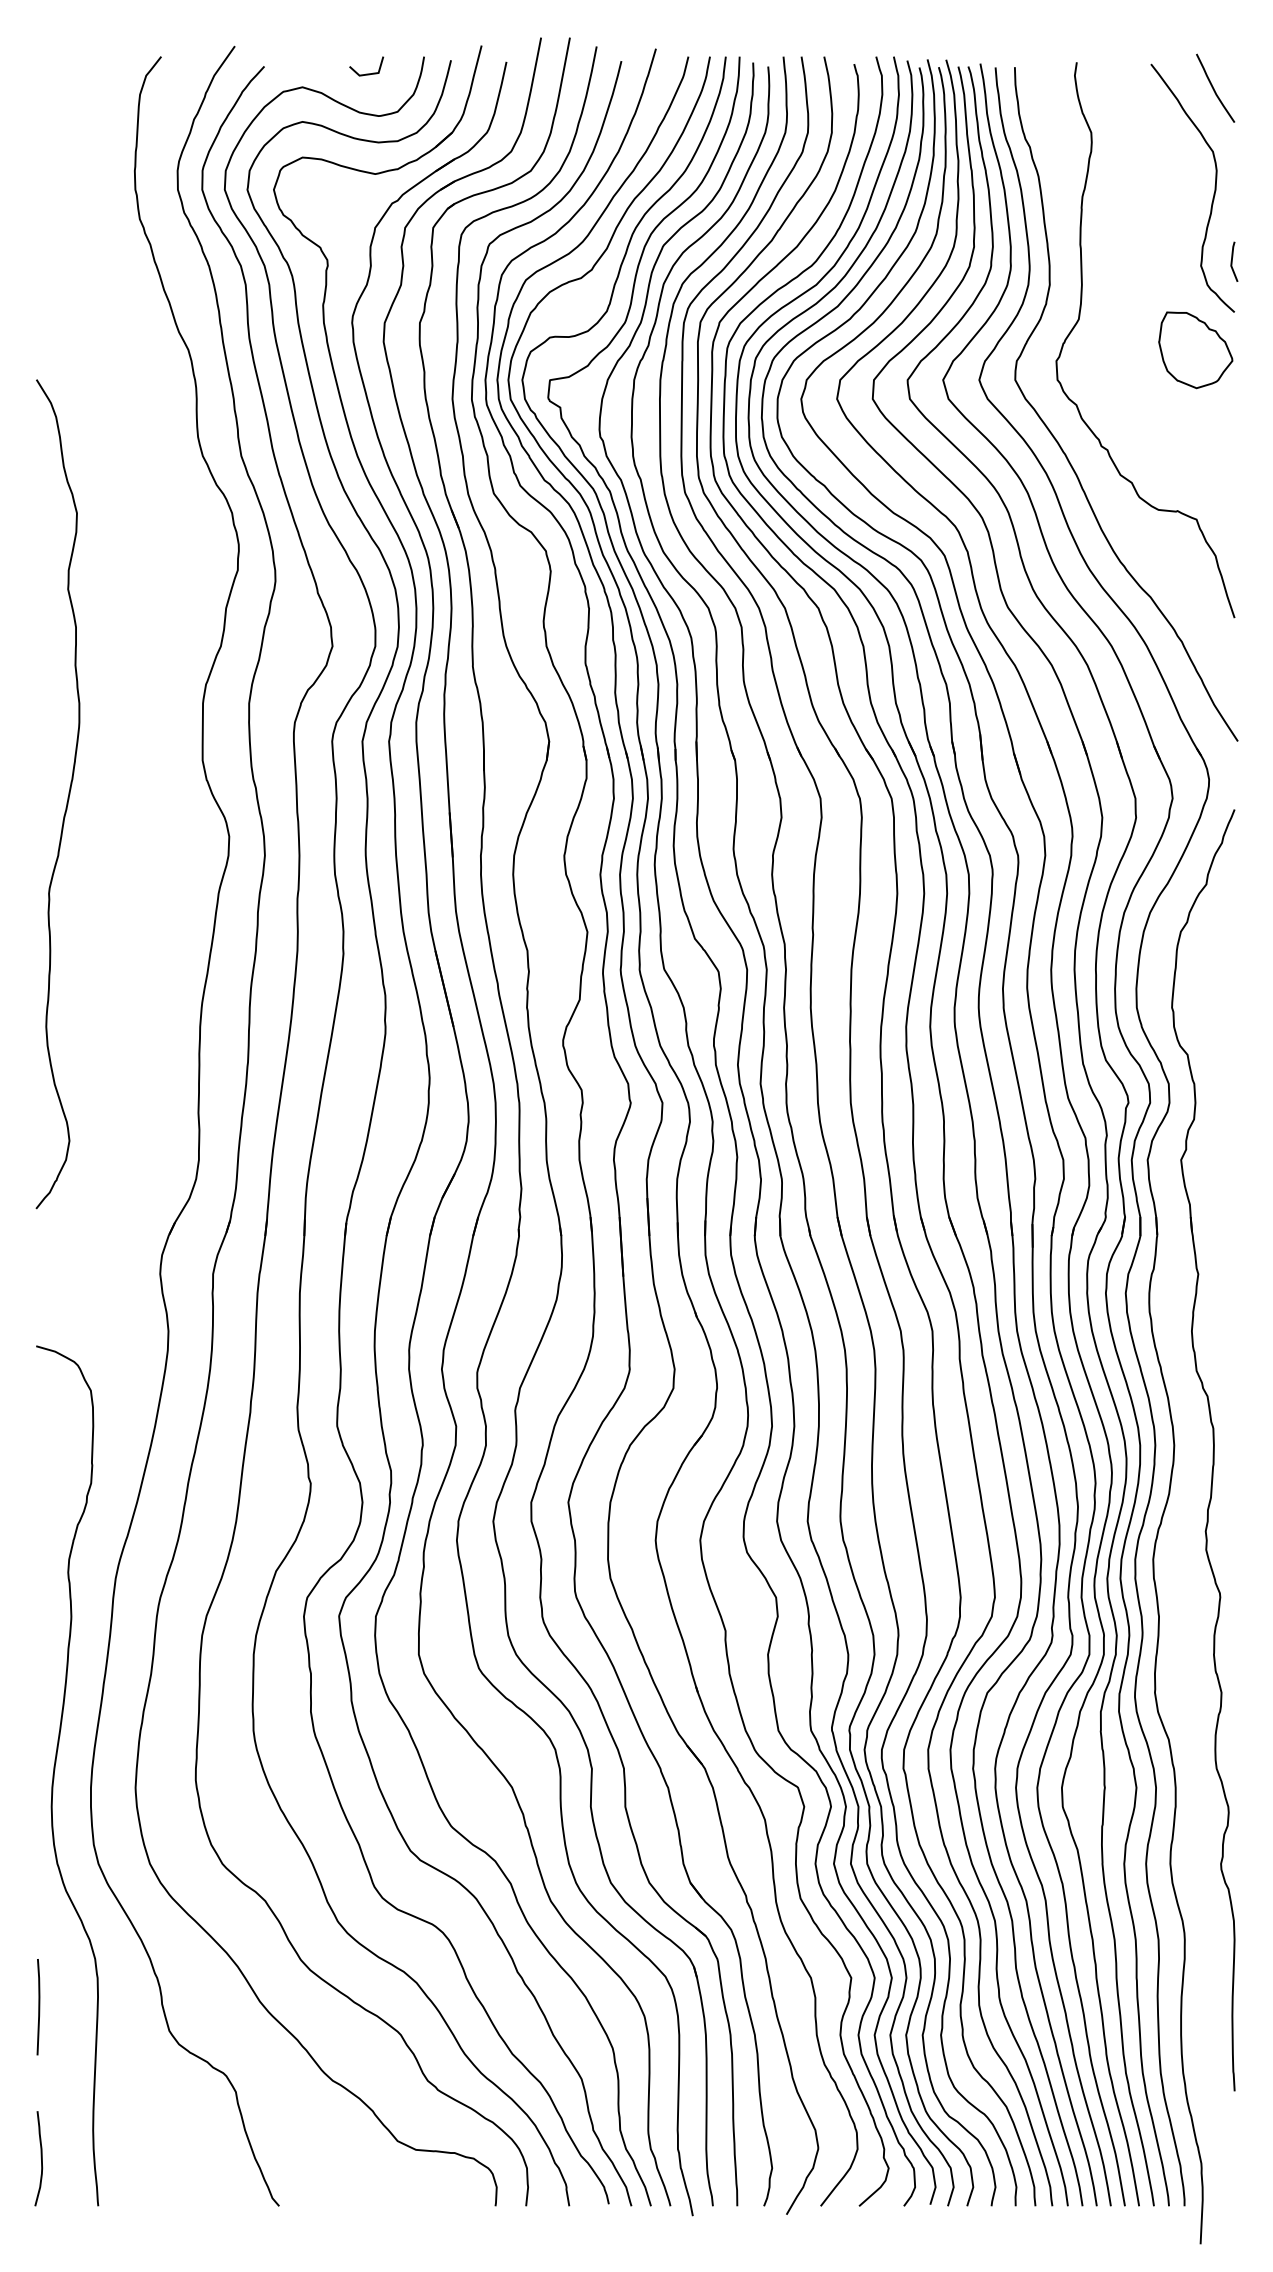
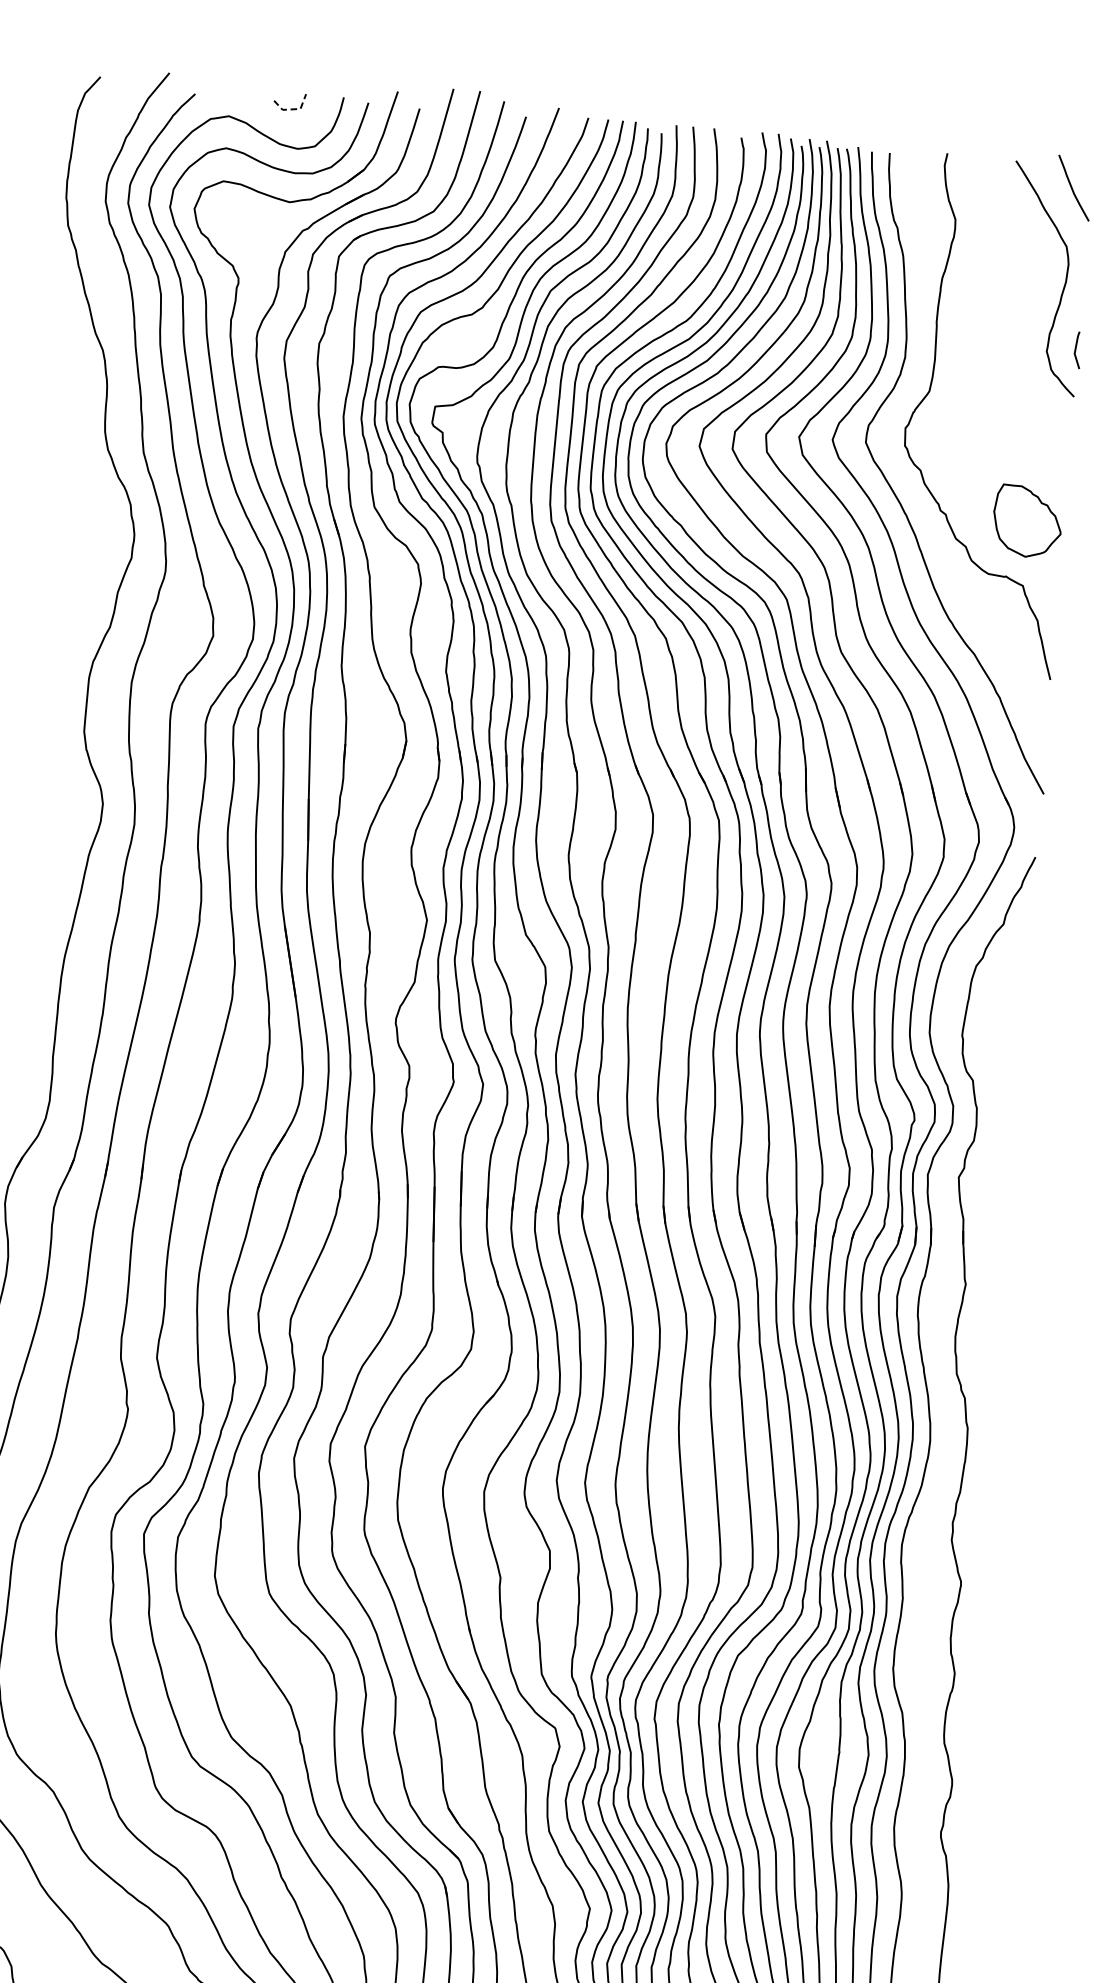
line: (371, 74) -> (293, 109), solid -> dashed
part: (1195, 350) -> (1027, 521), moved

